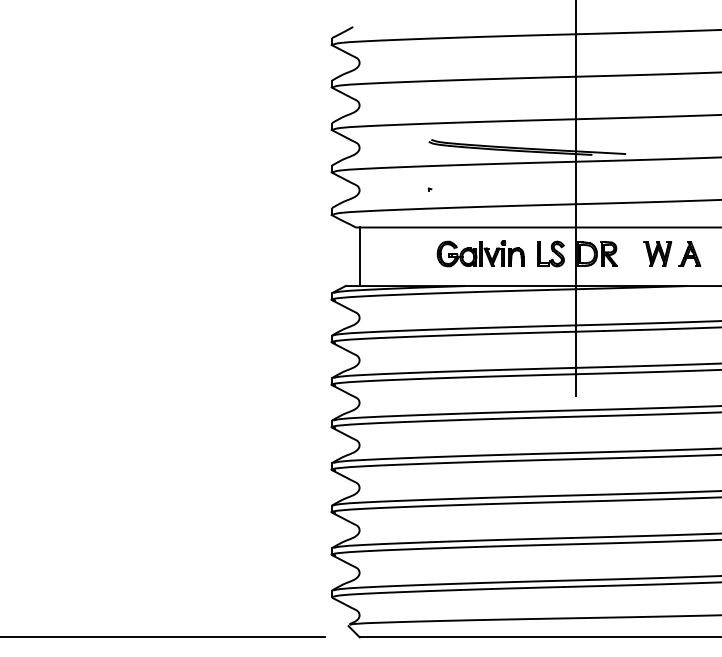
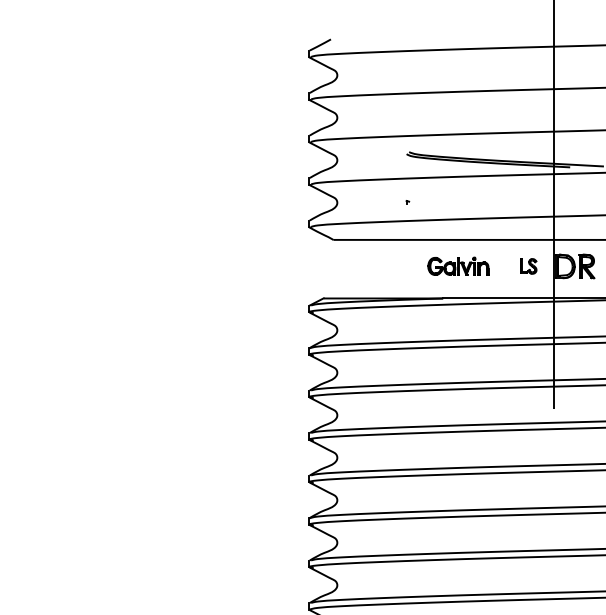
part: (480, 253) -> (458, 265), size x0.7
part: (550, 253) -> (528, 265), size x0.6
line: (359, 256) -> (337, 268), removed

